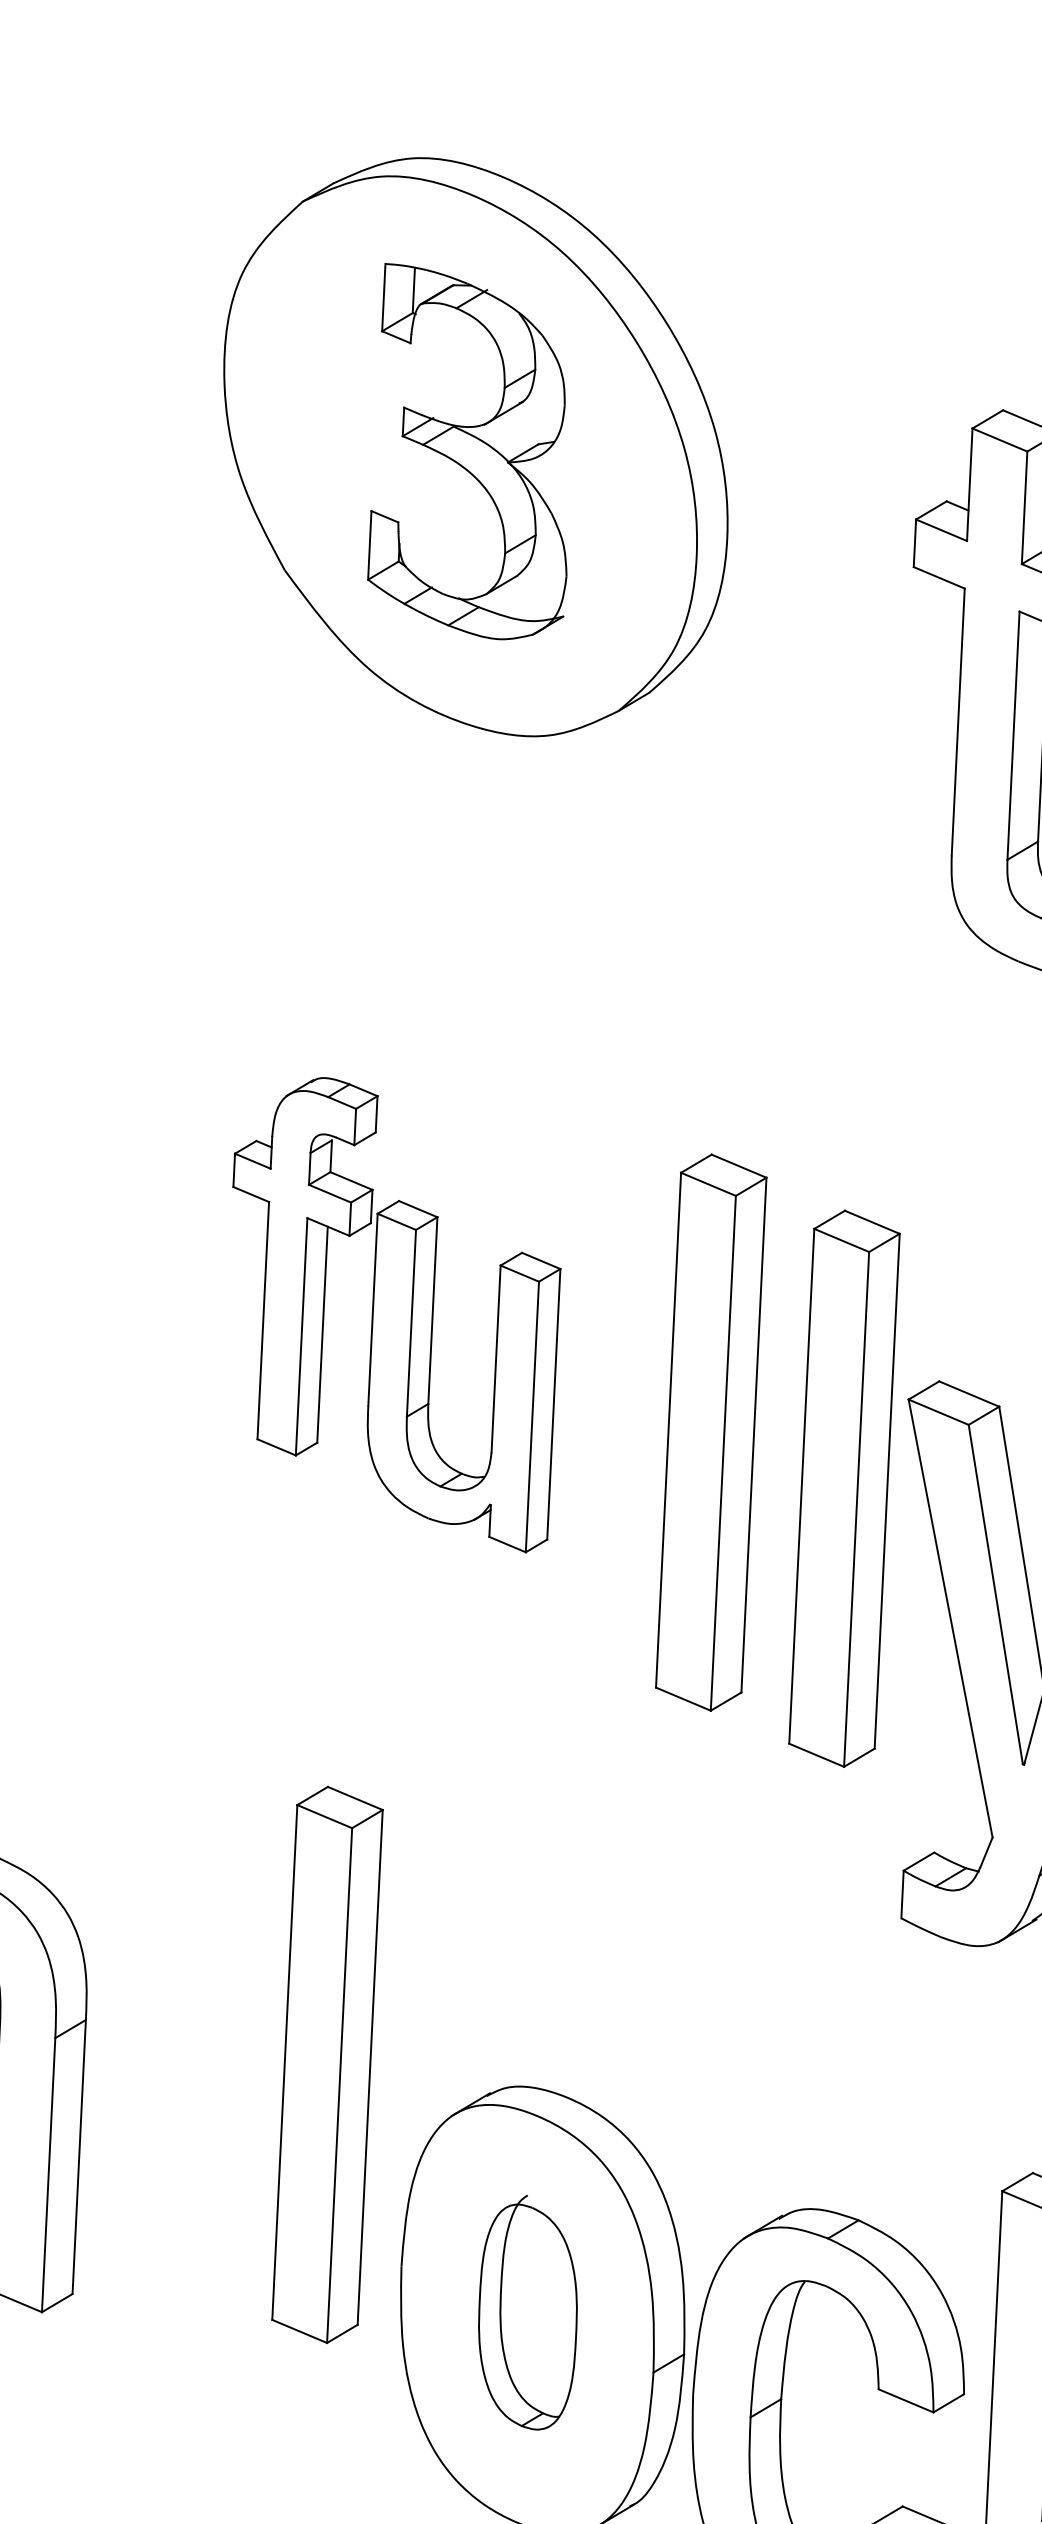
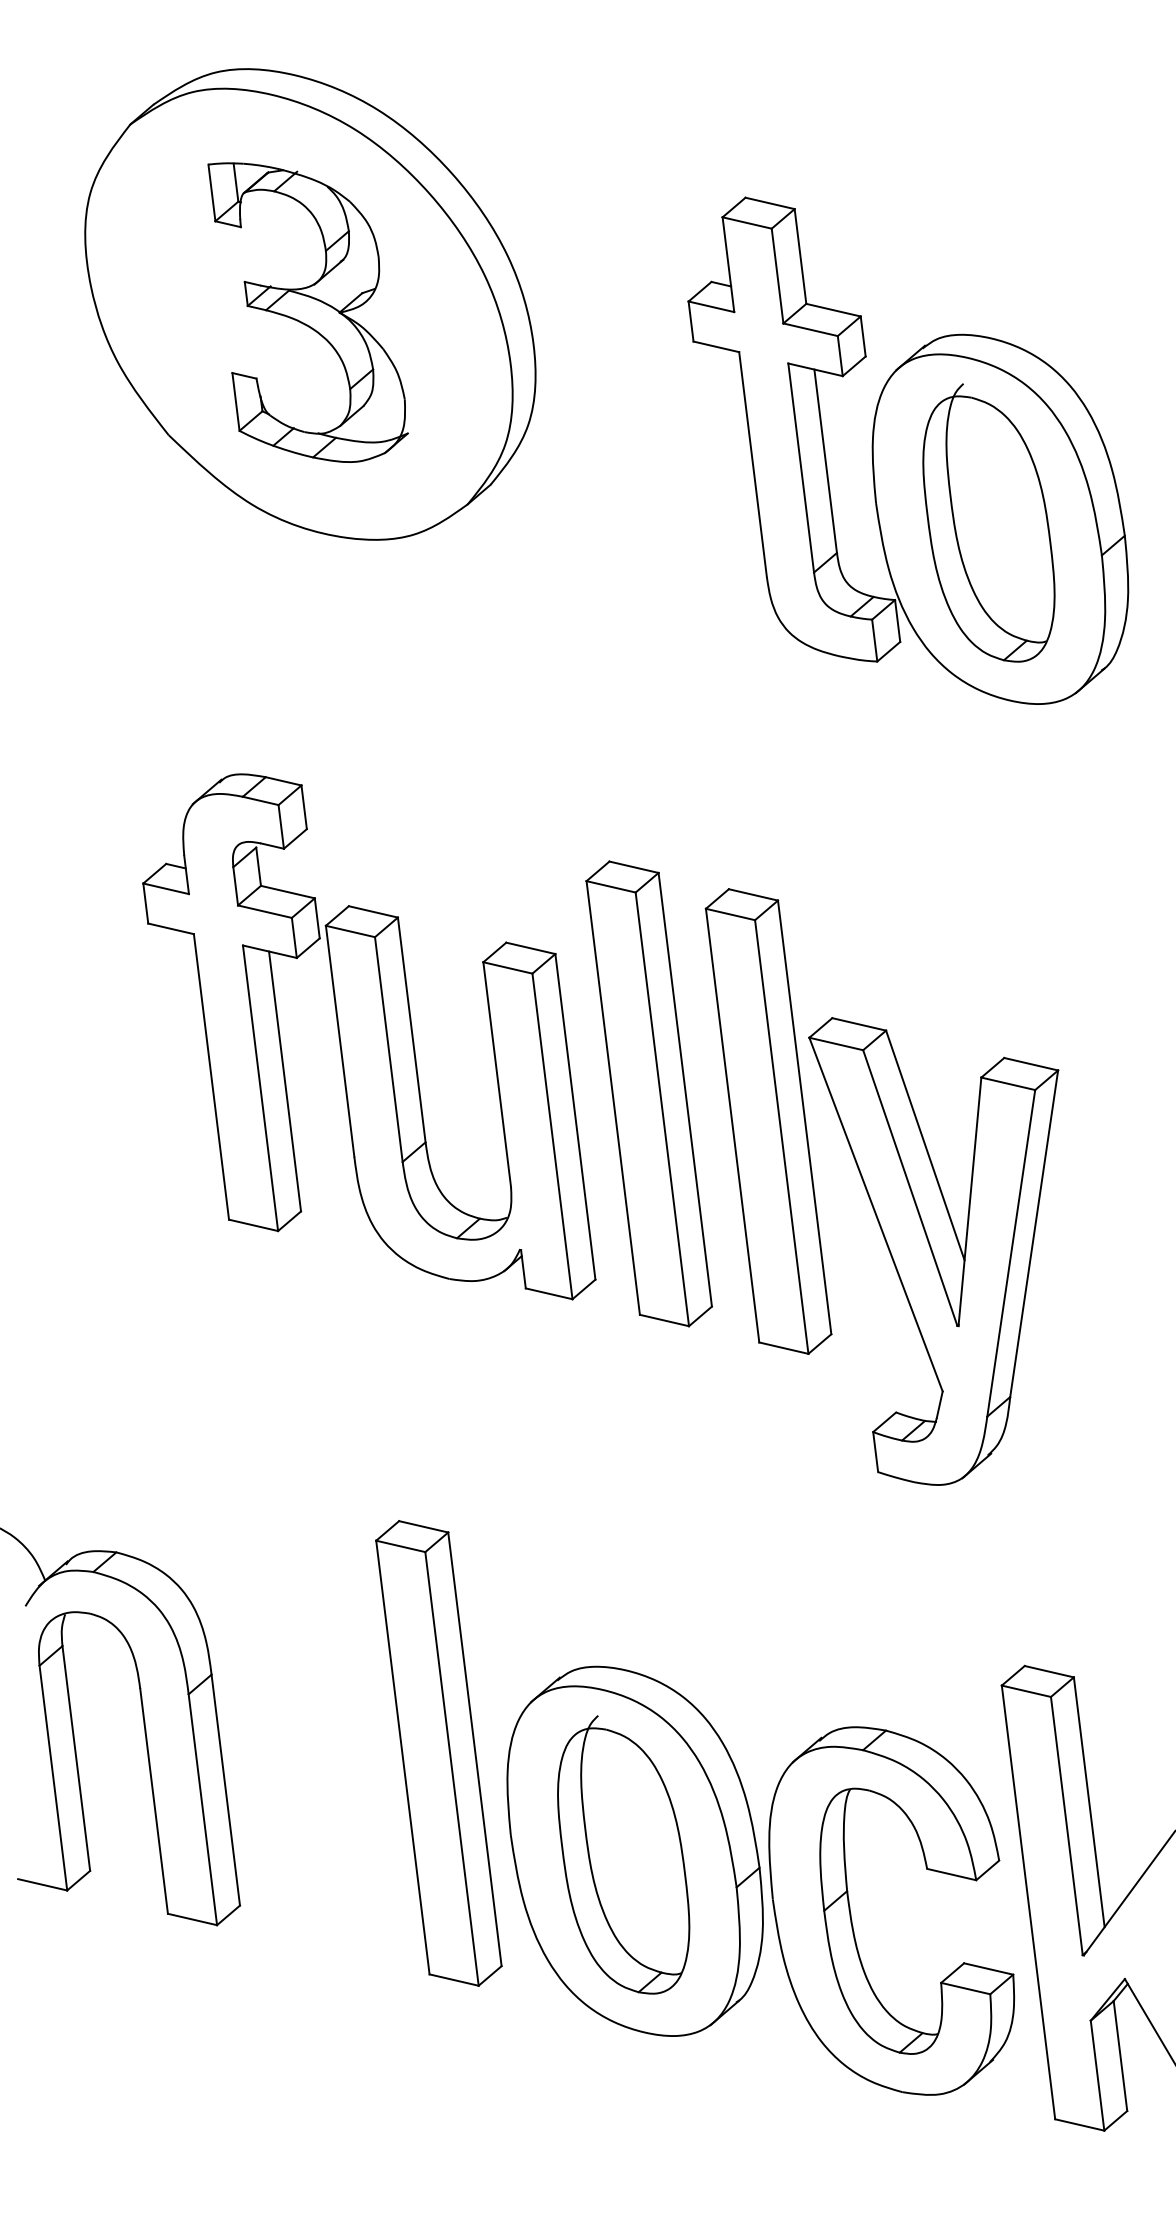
part: (397, 1309) -> (369, 1036), size x1.43
part: (327, 2064) -> (438, 1753), moved
part: (528, 2311) -> (623, 1854), size x1.43

